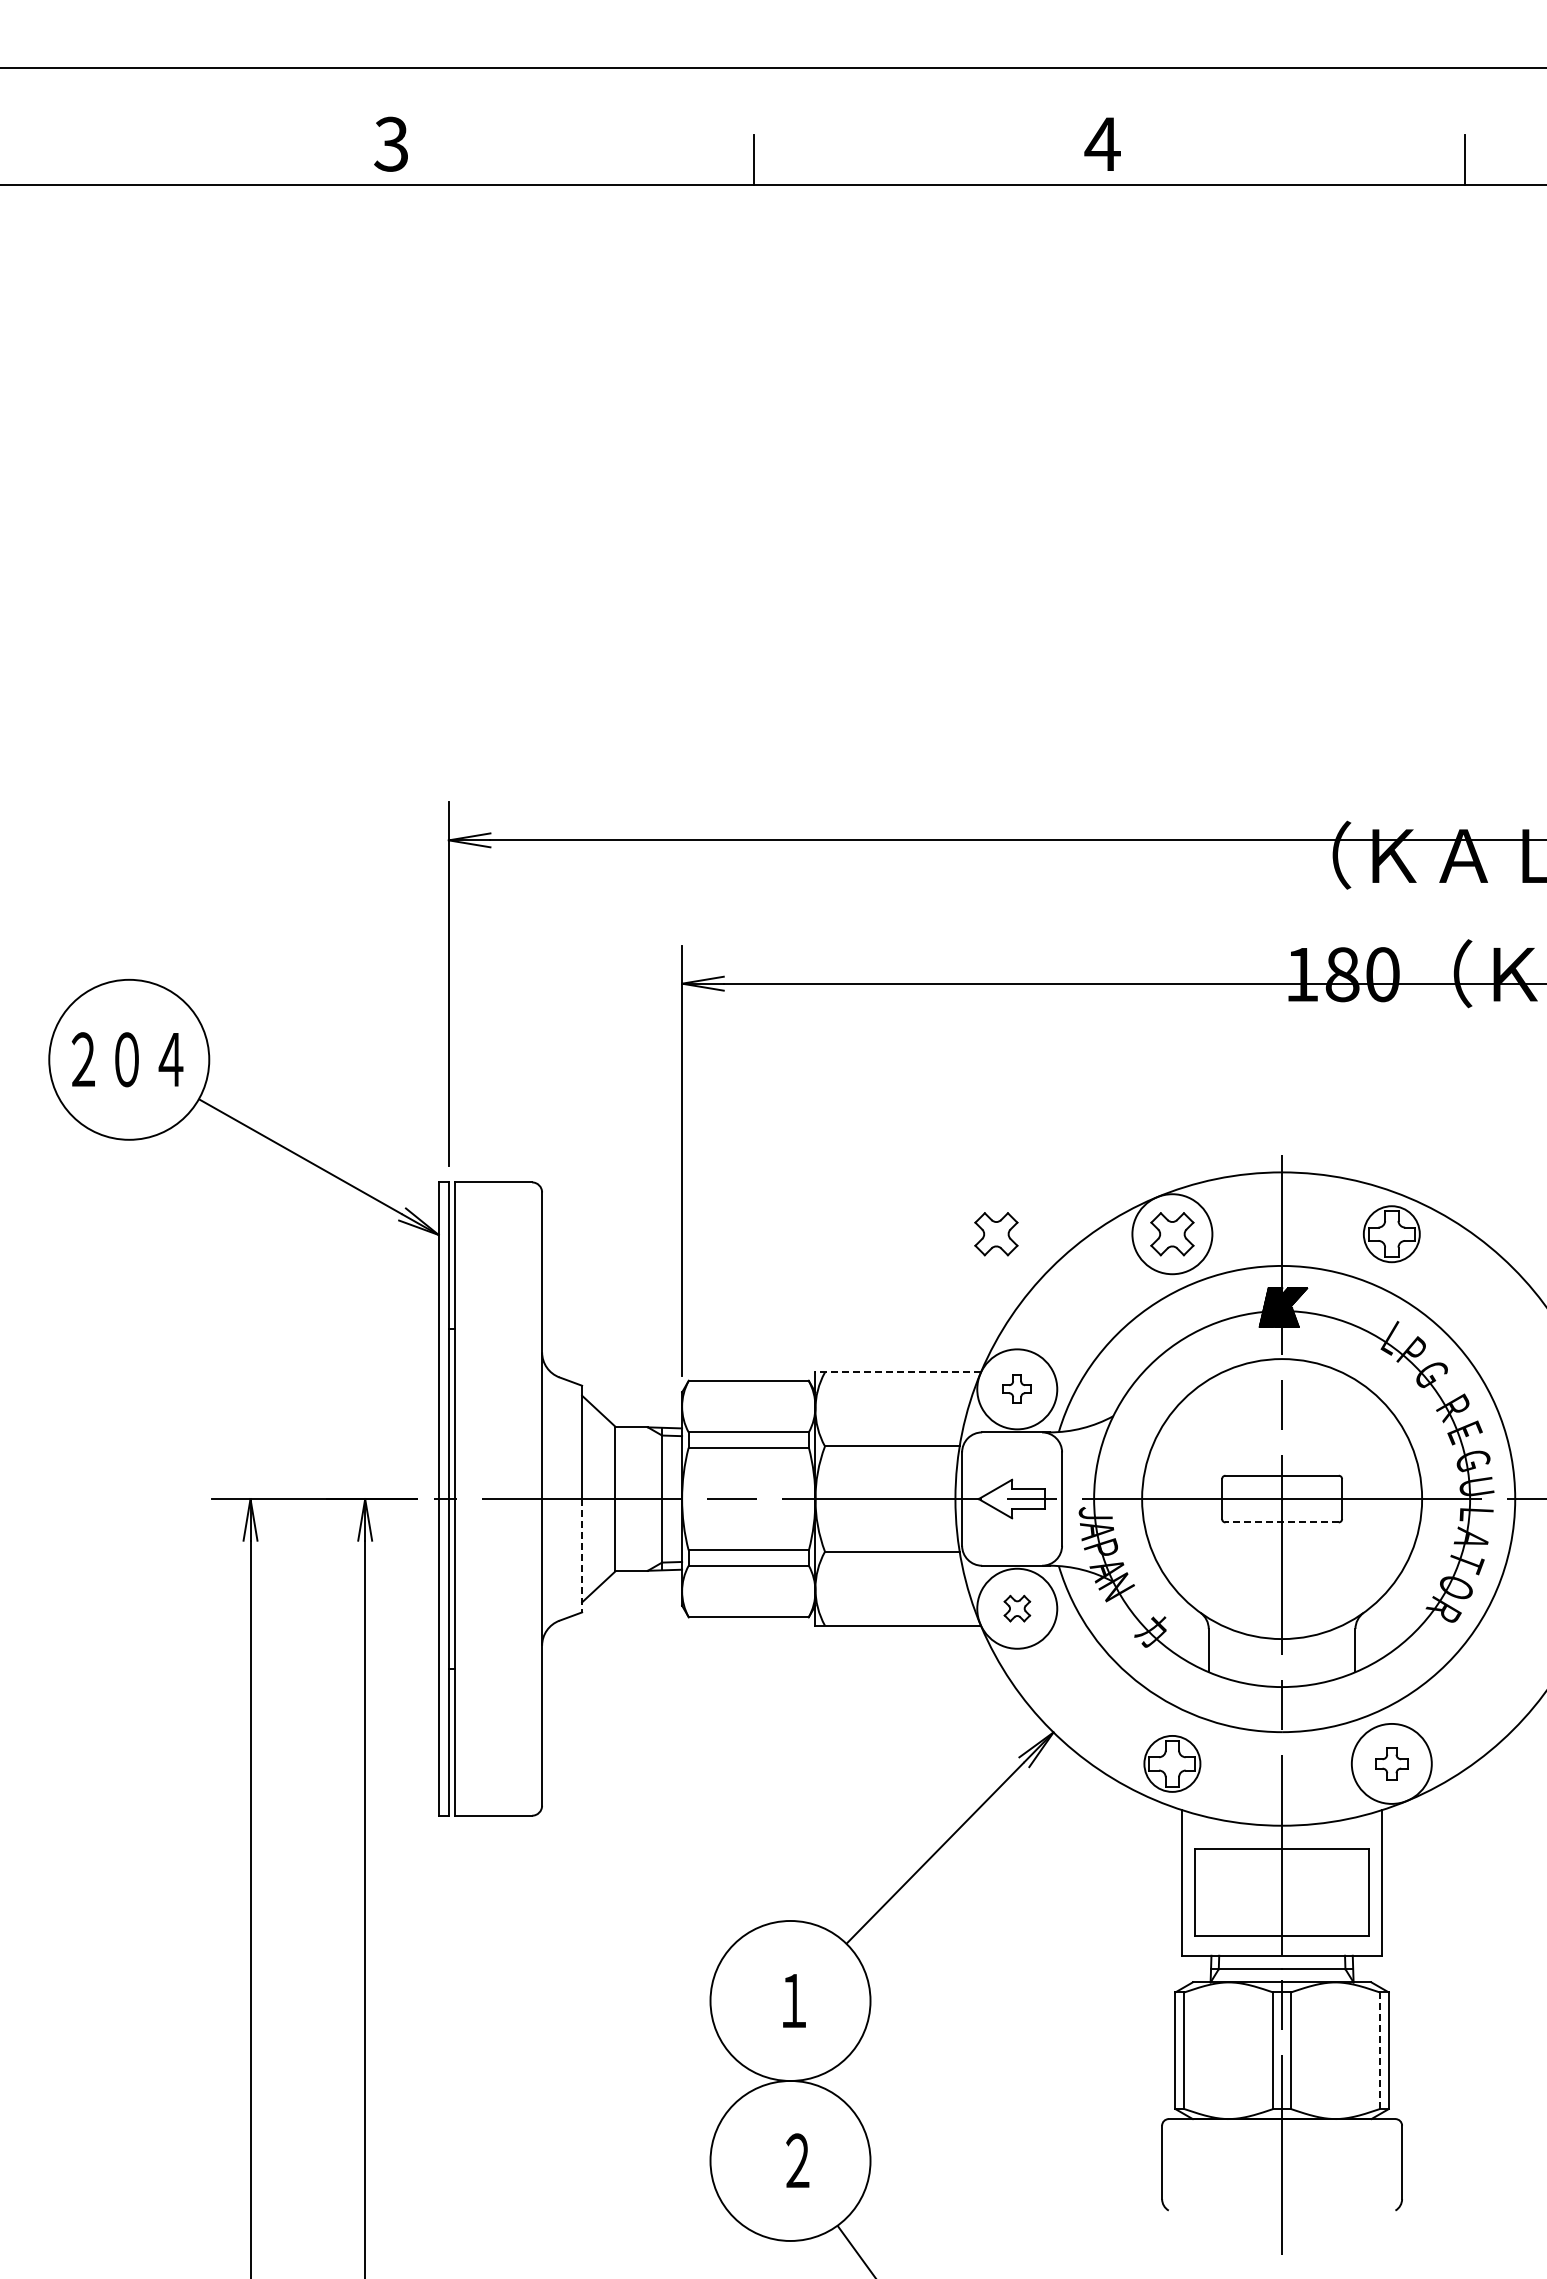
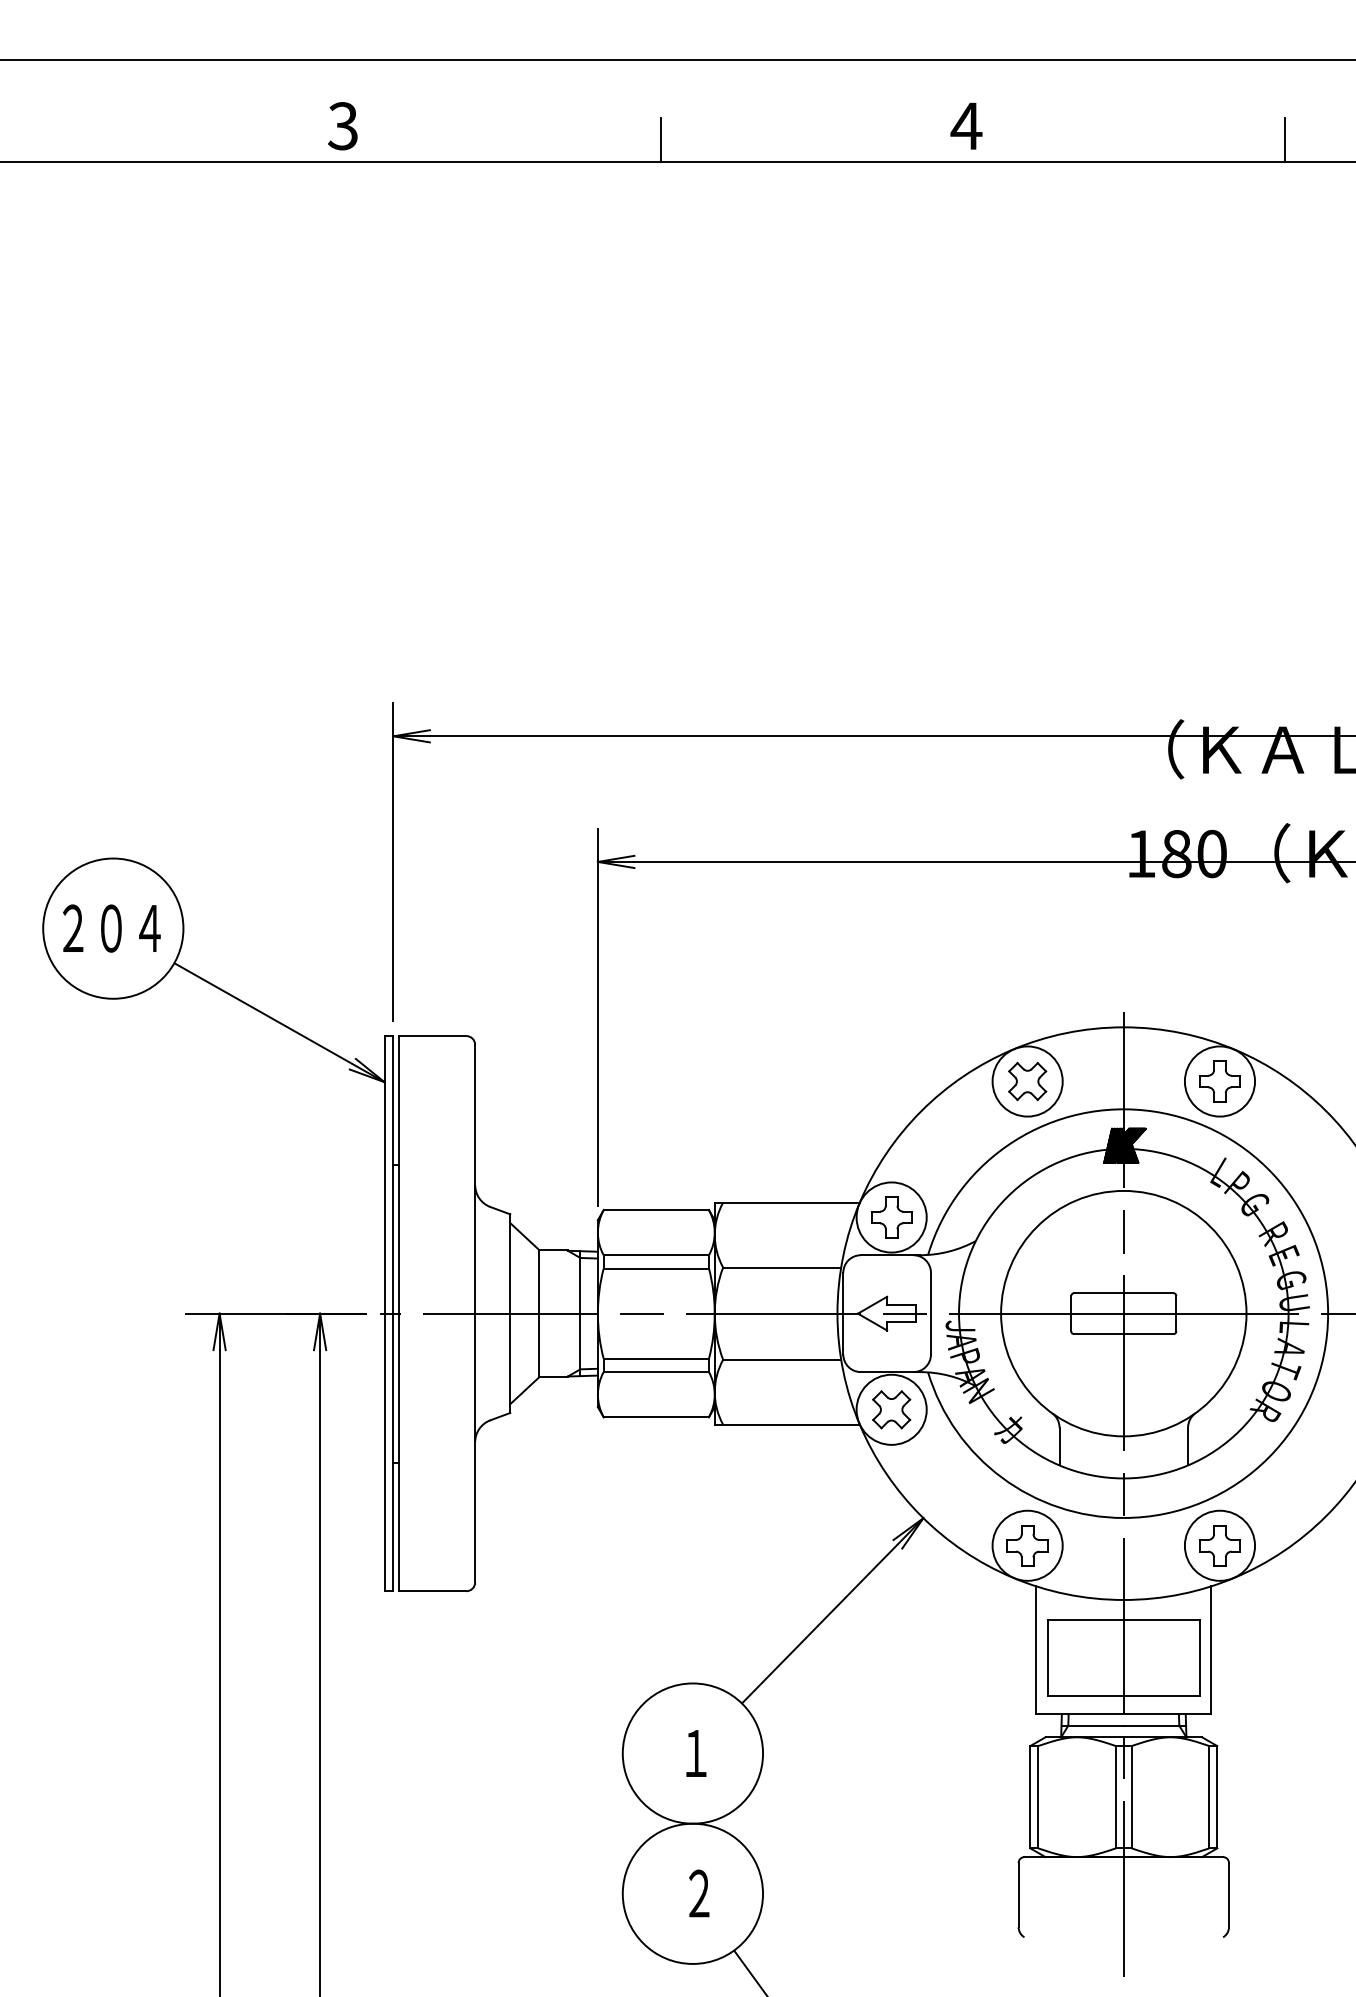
part: (996, 1234) -> (873, 1081), removed
circle: (1391, 1234) -> (1219, 1081), size x1.43
line: (898, 1372) -> (787, 1202), dashed -> solid
part: (1016, 1388) -> (890, 1216), size x1.67
line: (1282, 1522) -> (1124, 1334), dashed -> solid
line: (582, 1555) -> (510, 1363), dashed -> solid
part: (1017, 1608) -> (891, 1409), size x1.67
circle: (1172, 1763) -> (1027, 1545), size x1.43
part: (1391, 1763) -> (1219, 1545), size x1.43
line: (1379, 2050) -> (1209, 1796), dashed -> solid

